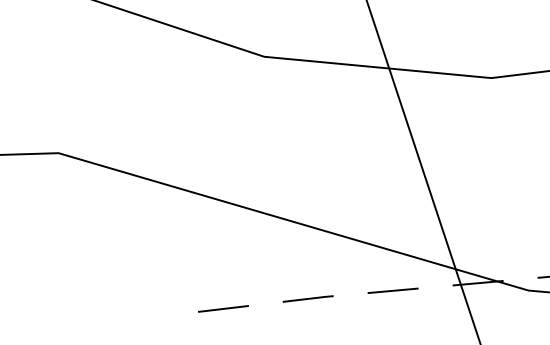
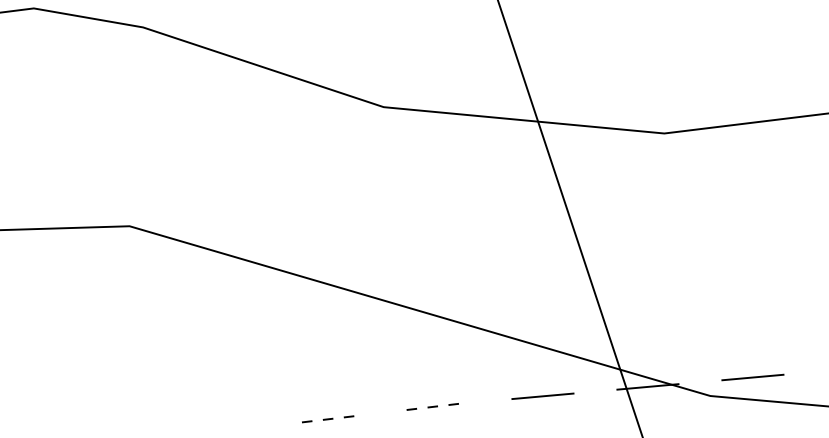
line: (309, 299) -> (439, 406), solid -> dashed
line: (223, 308) -> (333, 418), solid -> dashed

